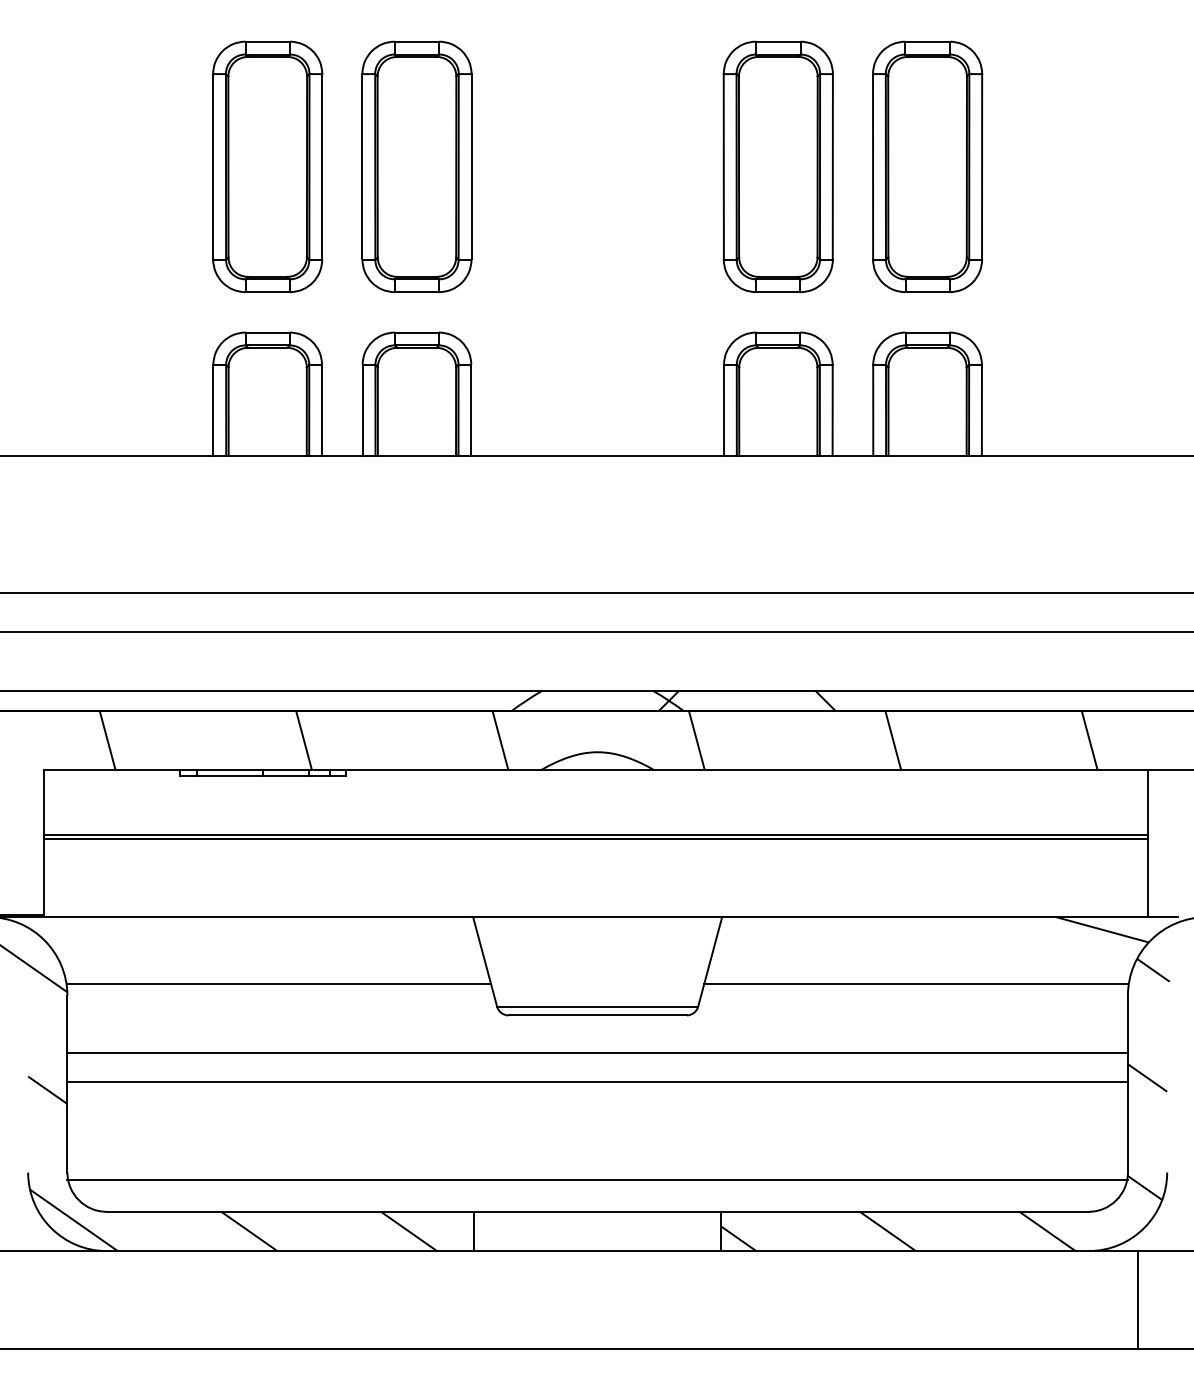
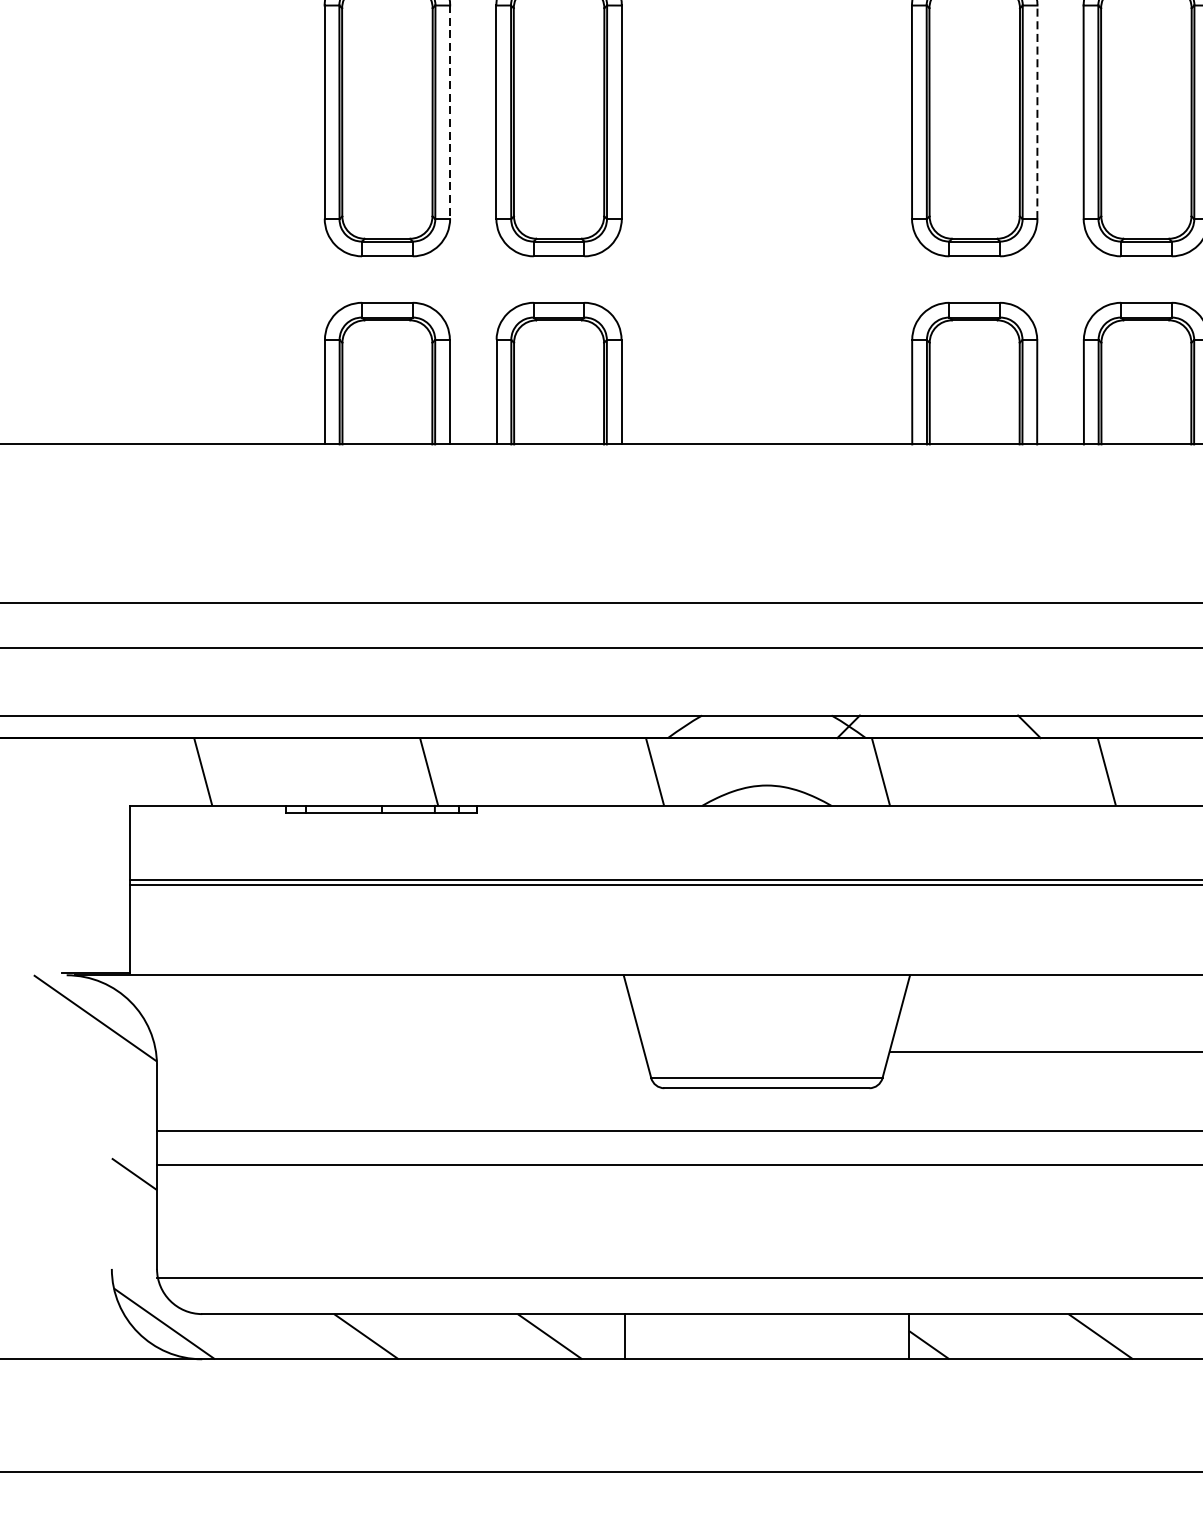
line: (322, 166) -> (450, 111), solid -> dashed
line: (832, 166) -> (1037, 111), solid -> dashed
line: (279, 983) -> (400, 1051), removed

